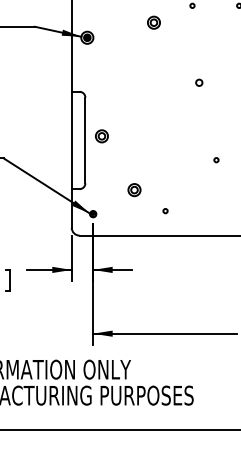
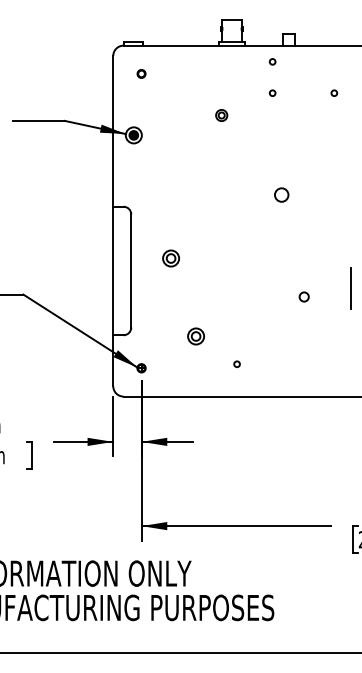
part: (153, 22) -> (221, 115), size x0.7
circle: (199, 82) -> (281, 194), size x1.6
part: (101, 136) -> (170, 258), moved
circle: (216, 159) -> (304, 296), size x1.6

